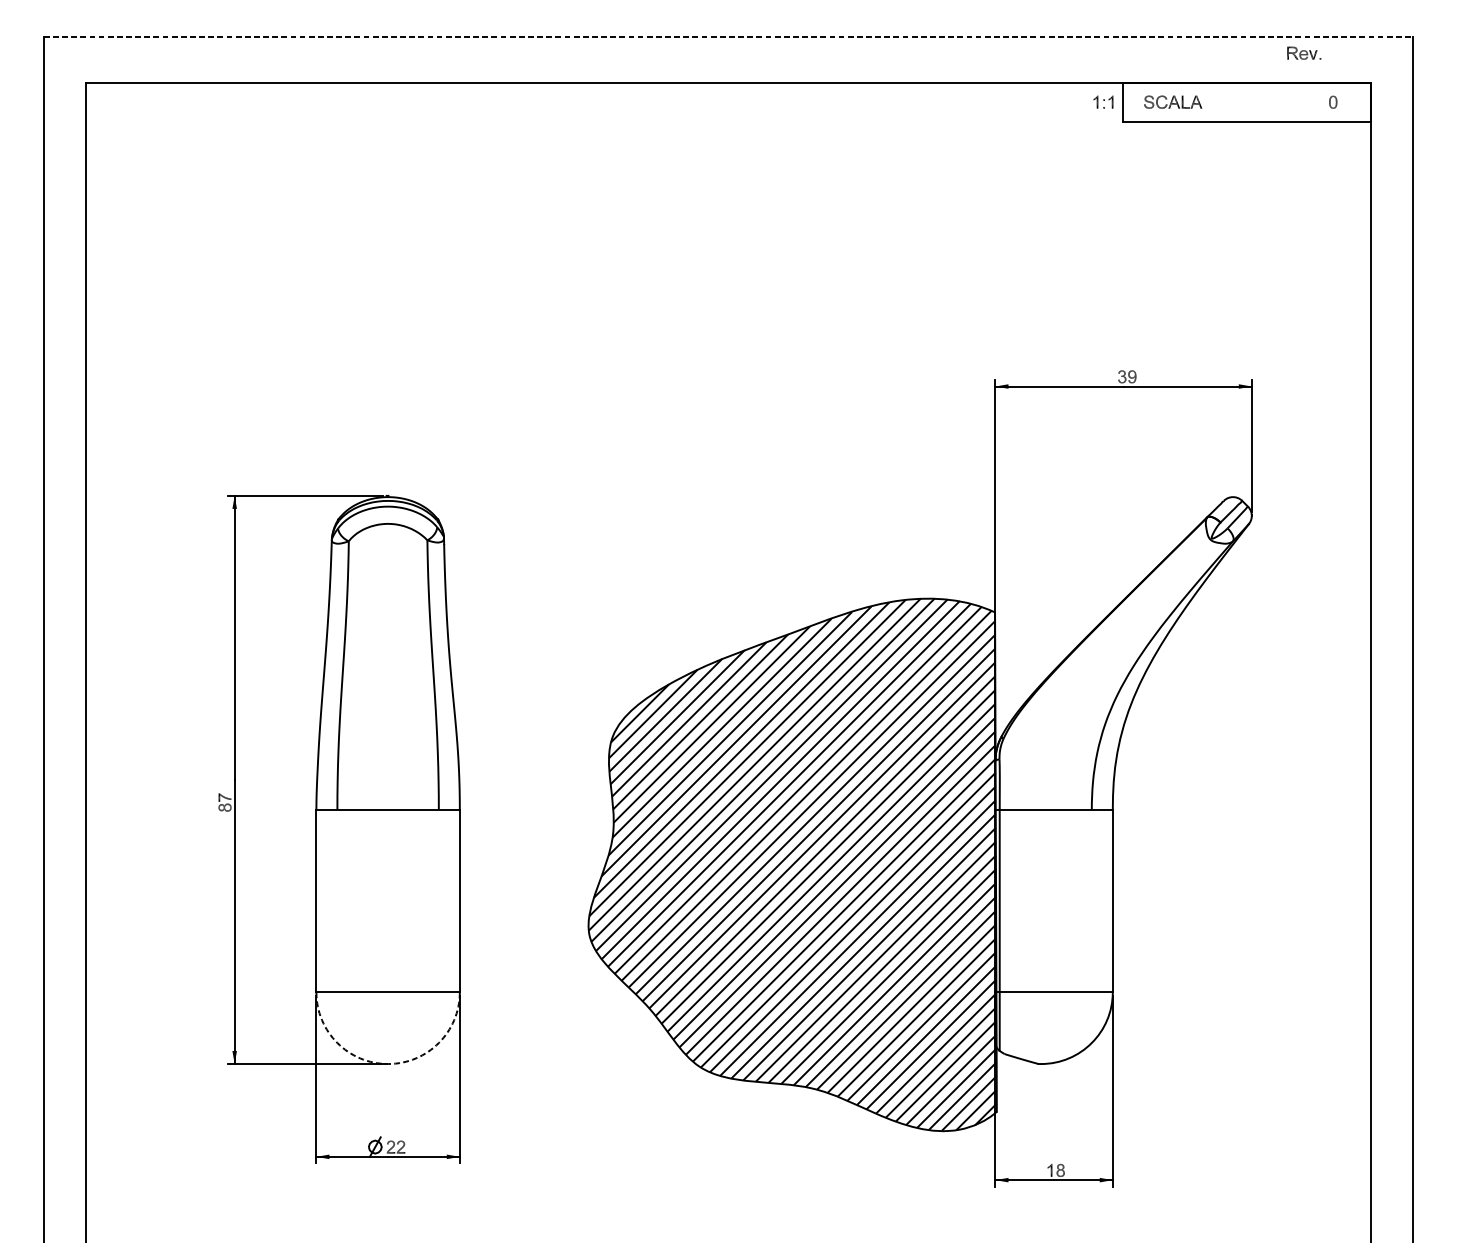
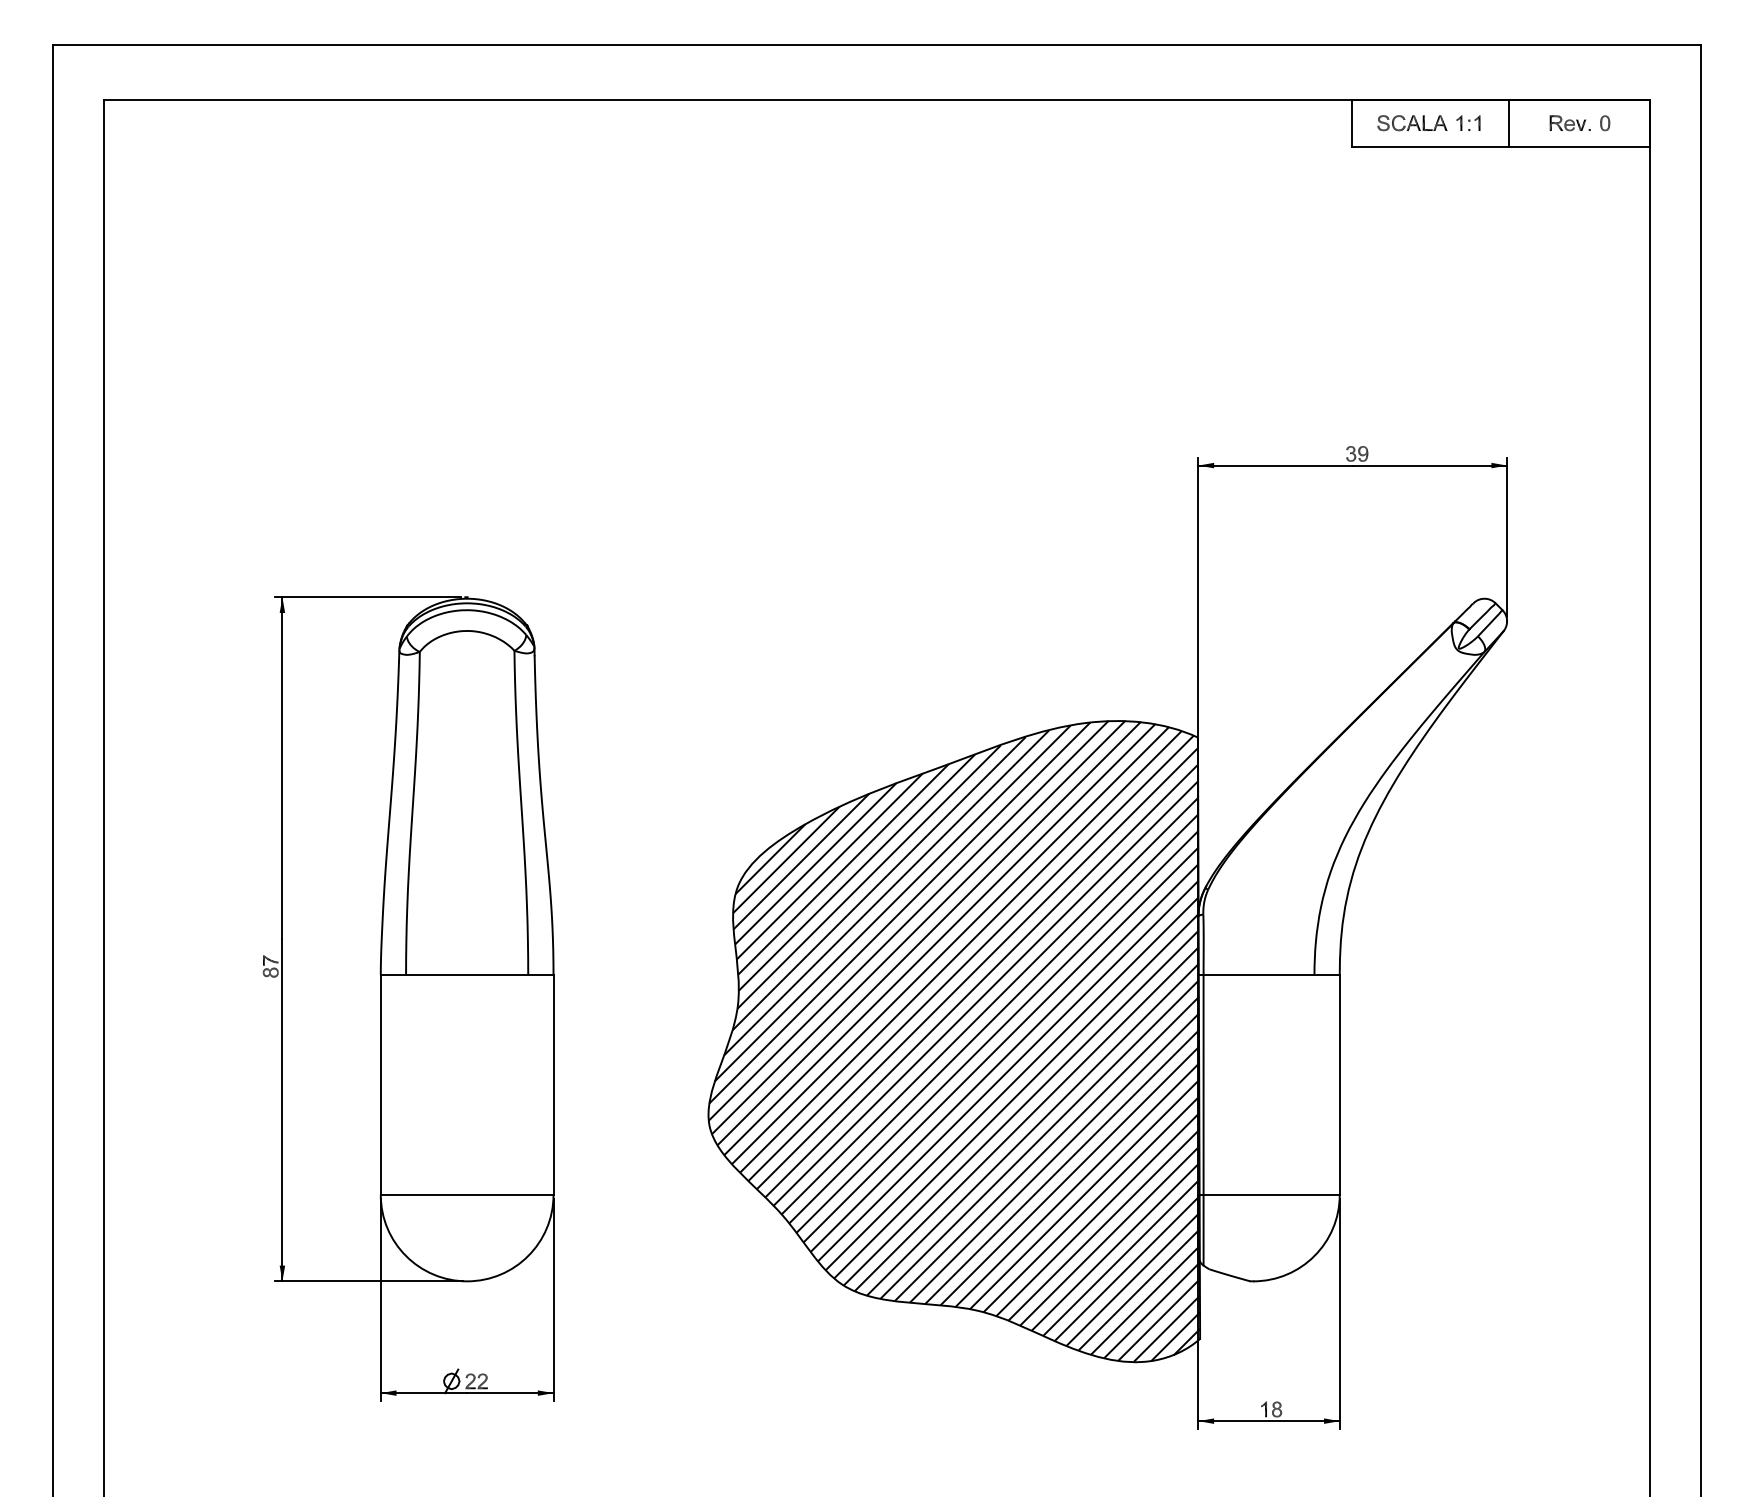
line: (728, 36) -> (877, 44), dashed -> solid
part: (1303, 53) -> (1569, 123), moved
part: (1103, 101) -> (1468, 122), moved
line: (1253, 101) -> (1509, 122), added
arc: (388, 1064) -> (467, 1281), dashed -> solid

